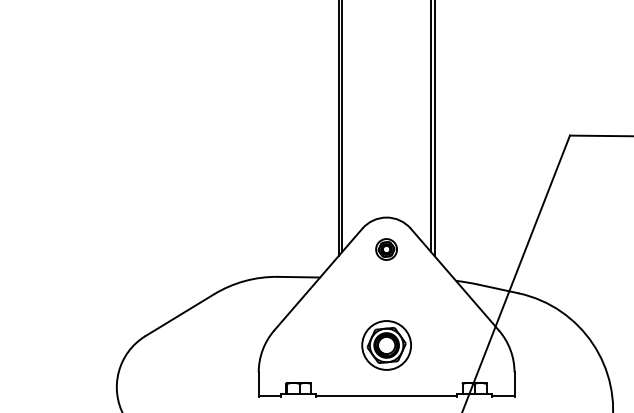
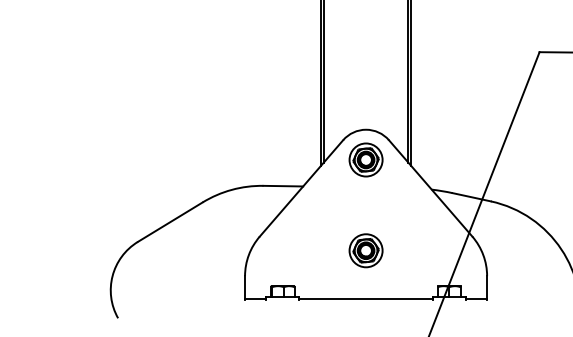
part: (386, 249) -> (365, 159), size x1.67
part: (386, 345) -> (365, 250), size x0.71

